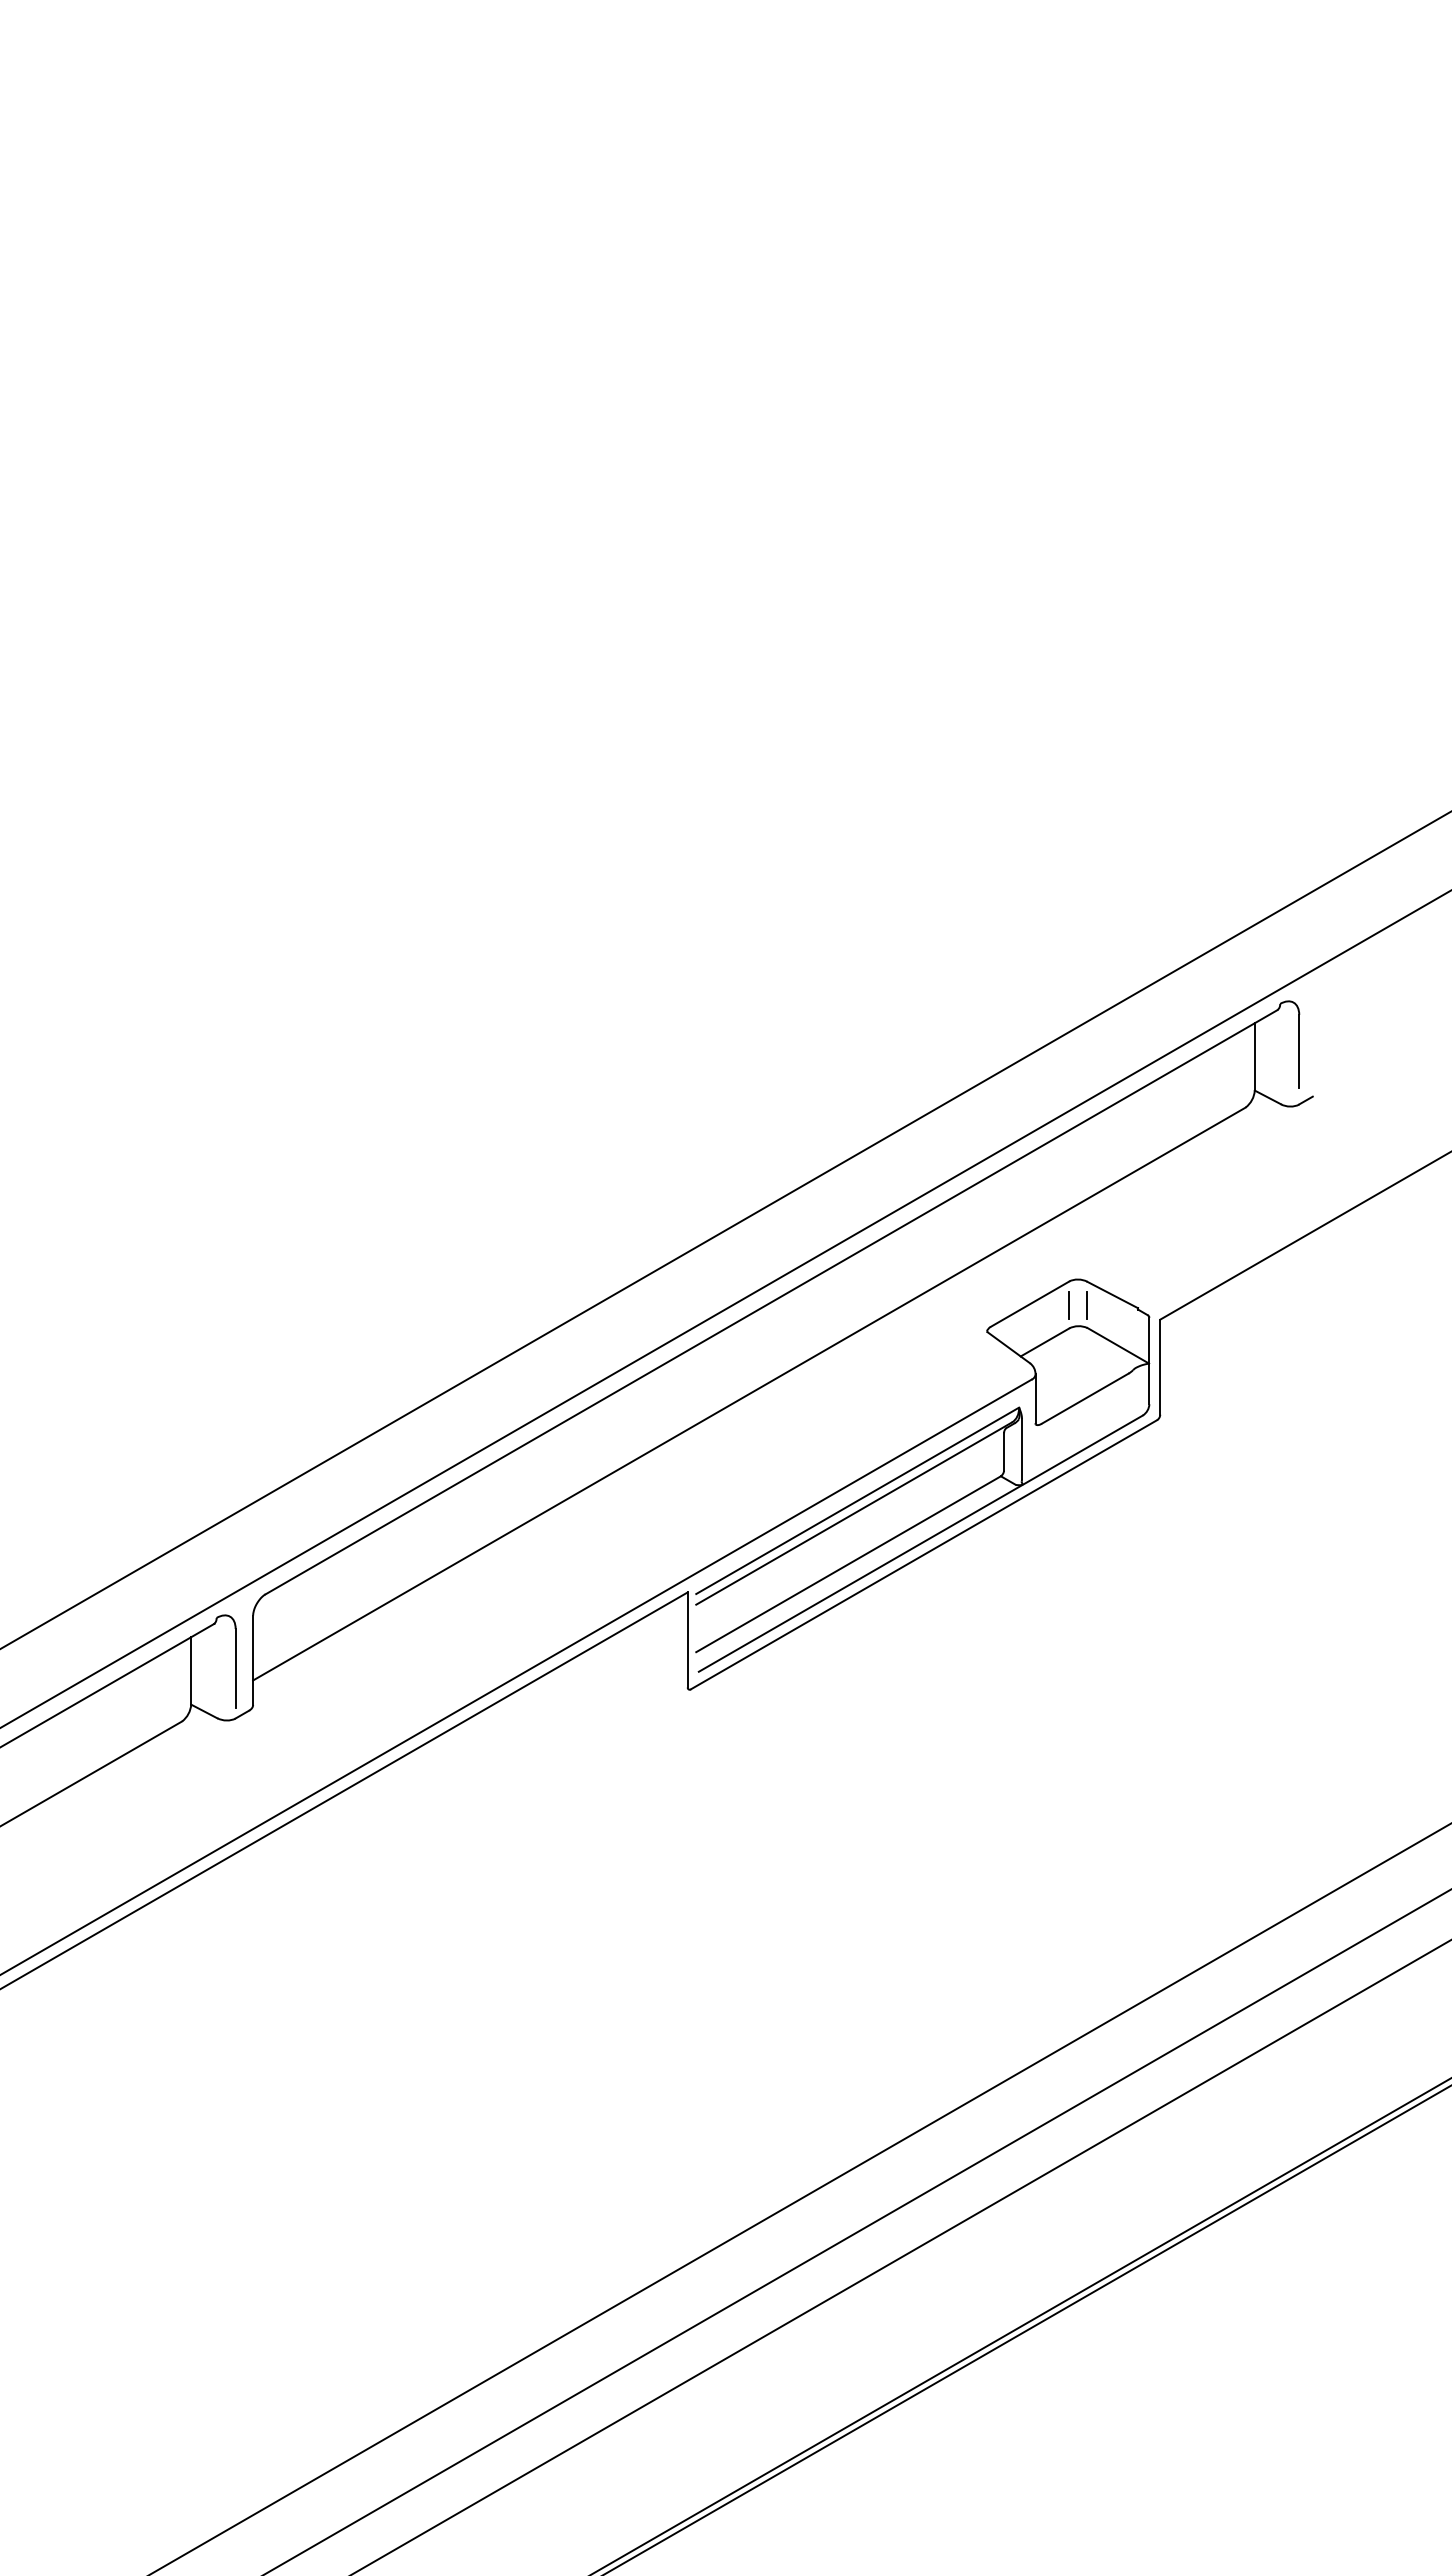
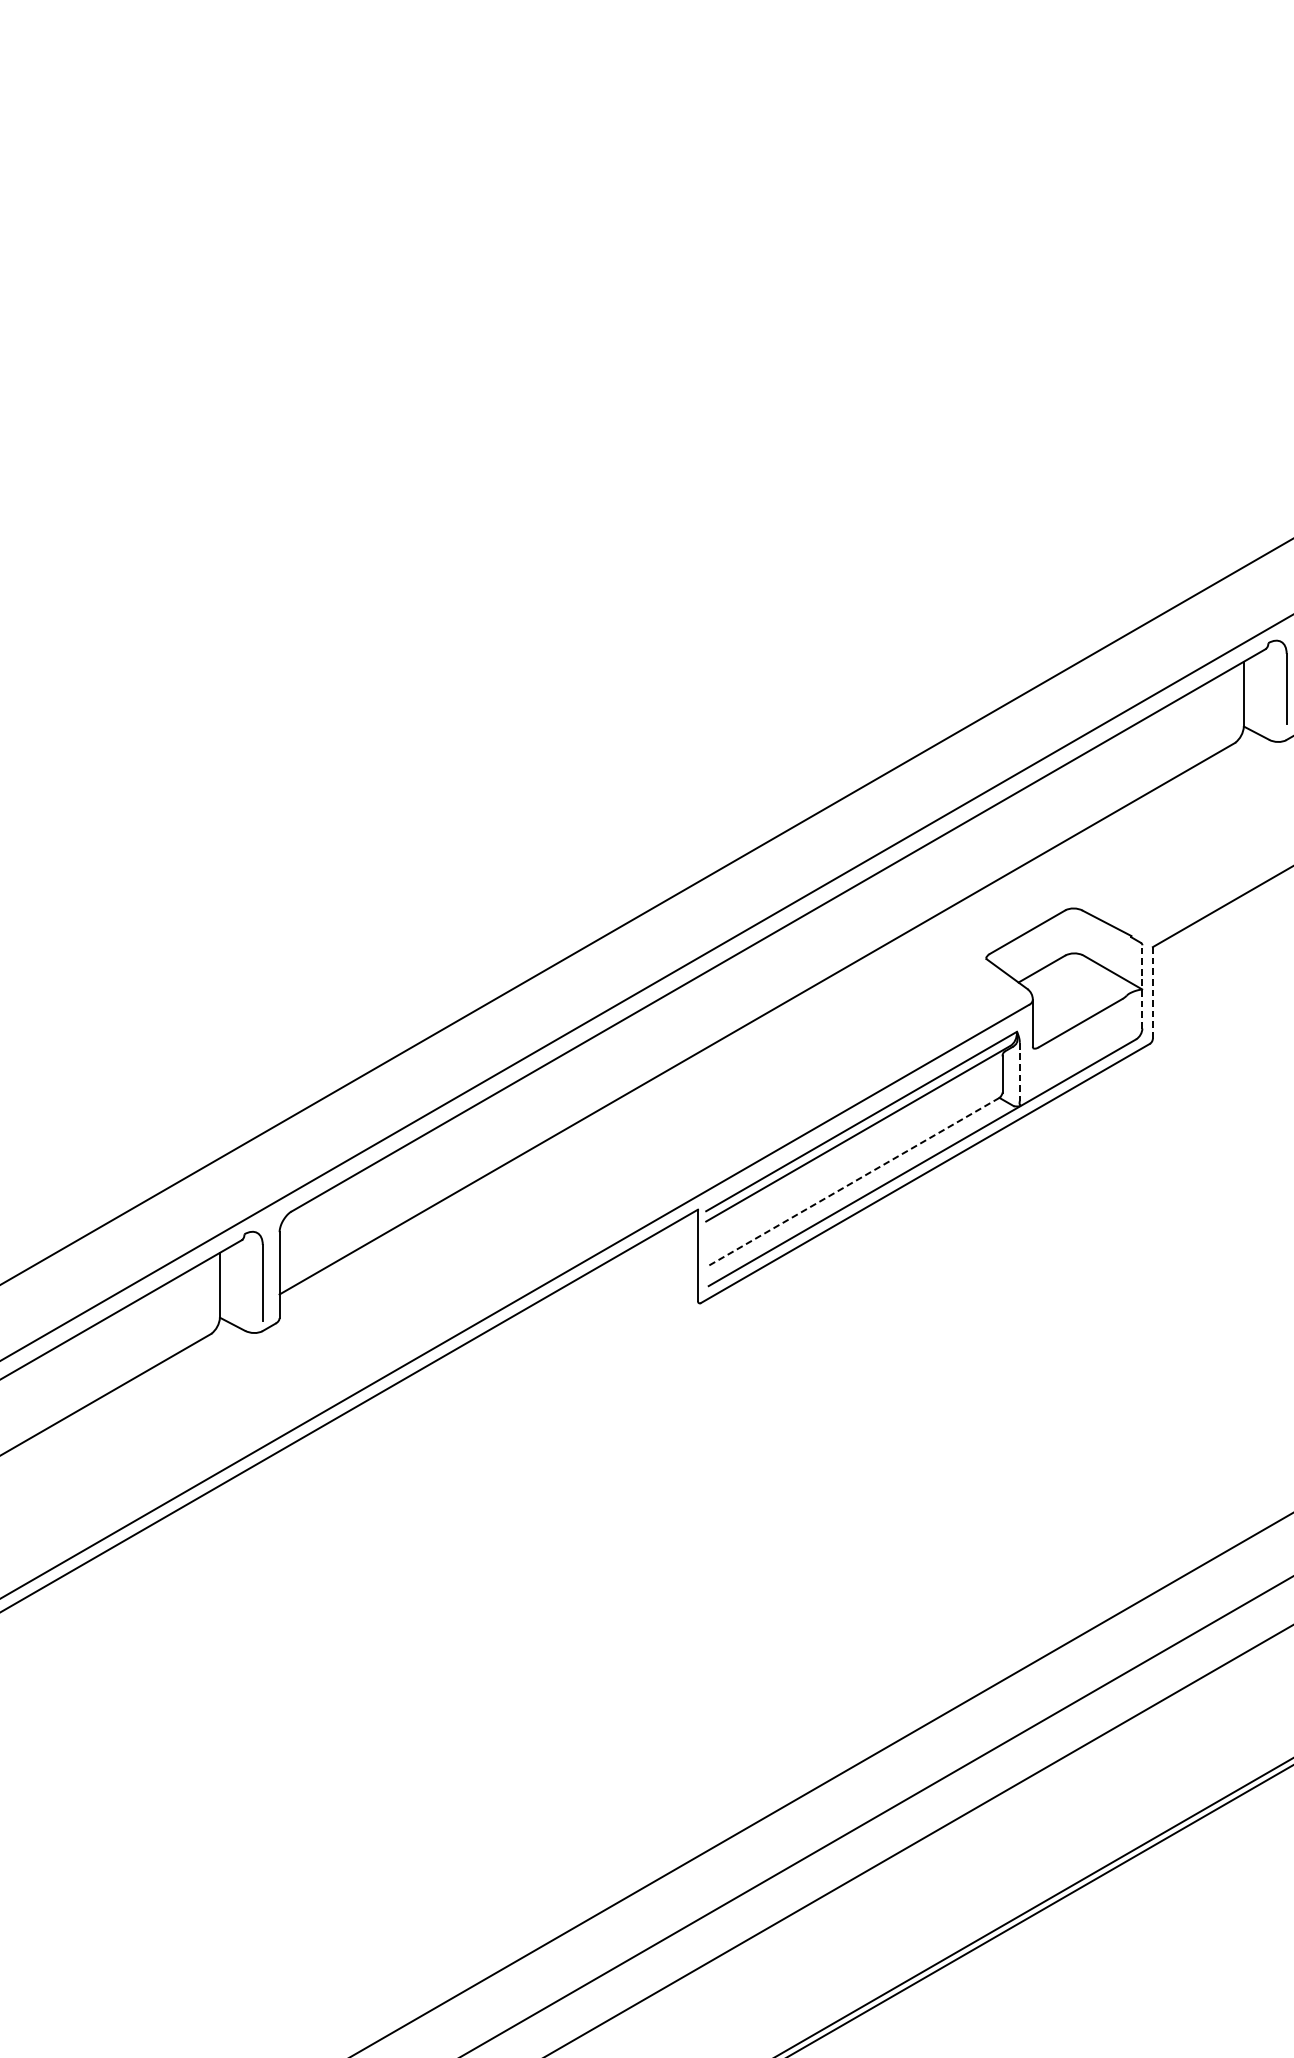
line: (1069, 1304) -> (1065, 932), removed
line: (1087, 1305) -> (1082, 933), removed
line: (1149, 1360) -> (1142, 986), solid -> dashed
line: (1160, 1367) -> (1153, 993), solid -> dashed
line: (1022, 1449) -> (1020, 1072), solid -> dashed
line: (848, 1564) -> (852, 1182), solid -> dashed

